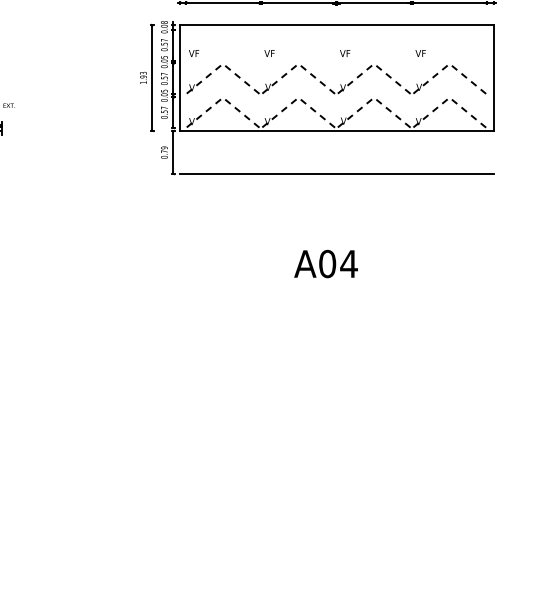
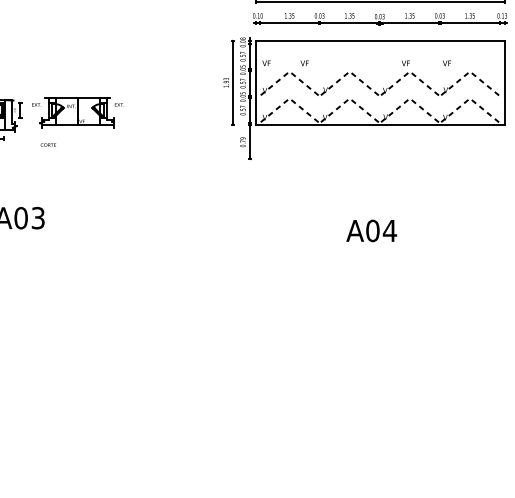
text: (269, 53) -> (304, 63), moved
text: (344, 53) -> (405, 63), moved
line: (337, 174) -> (380, 159), removed

